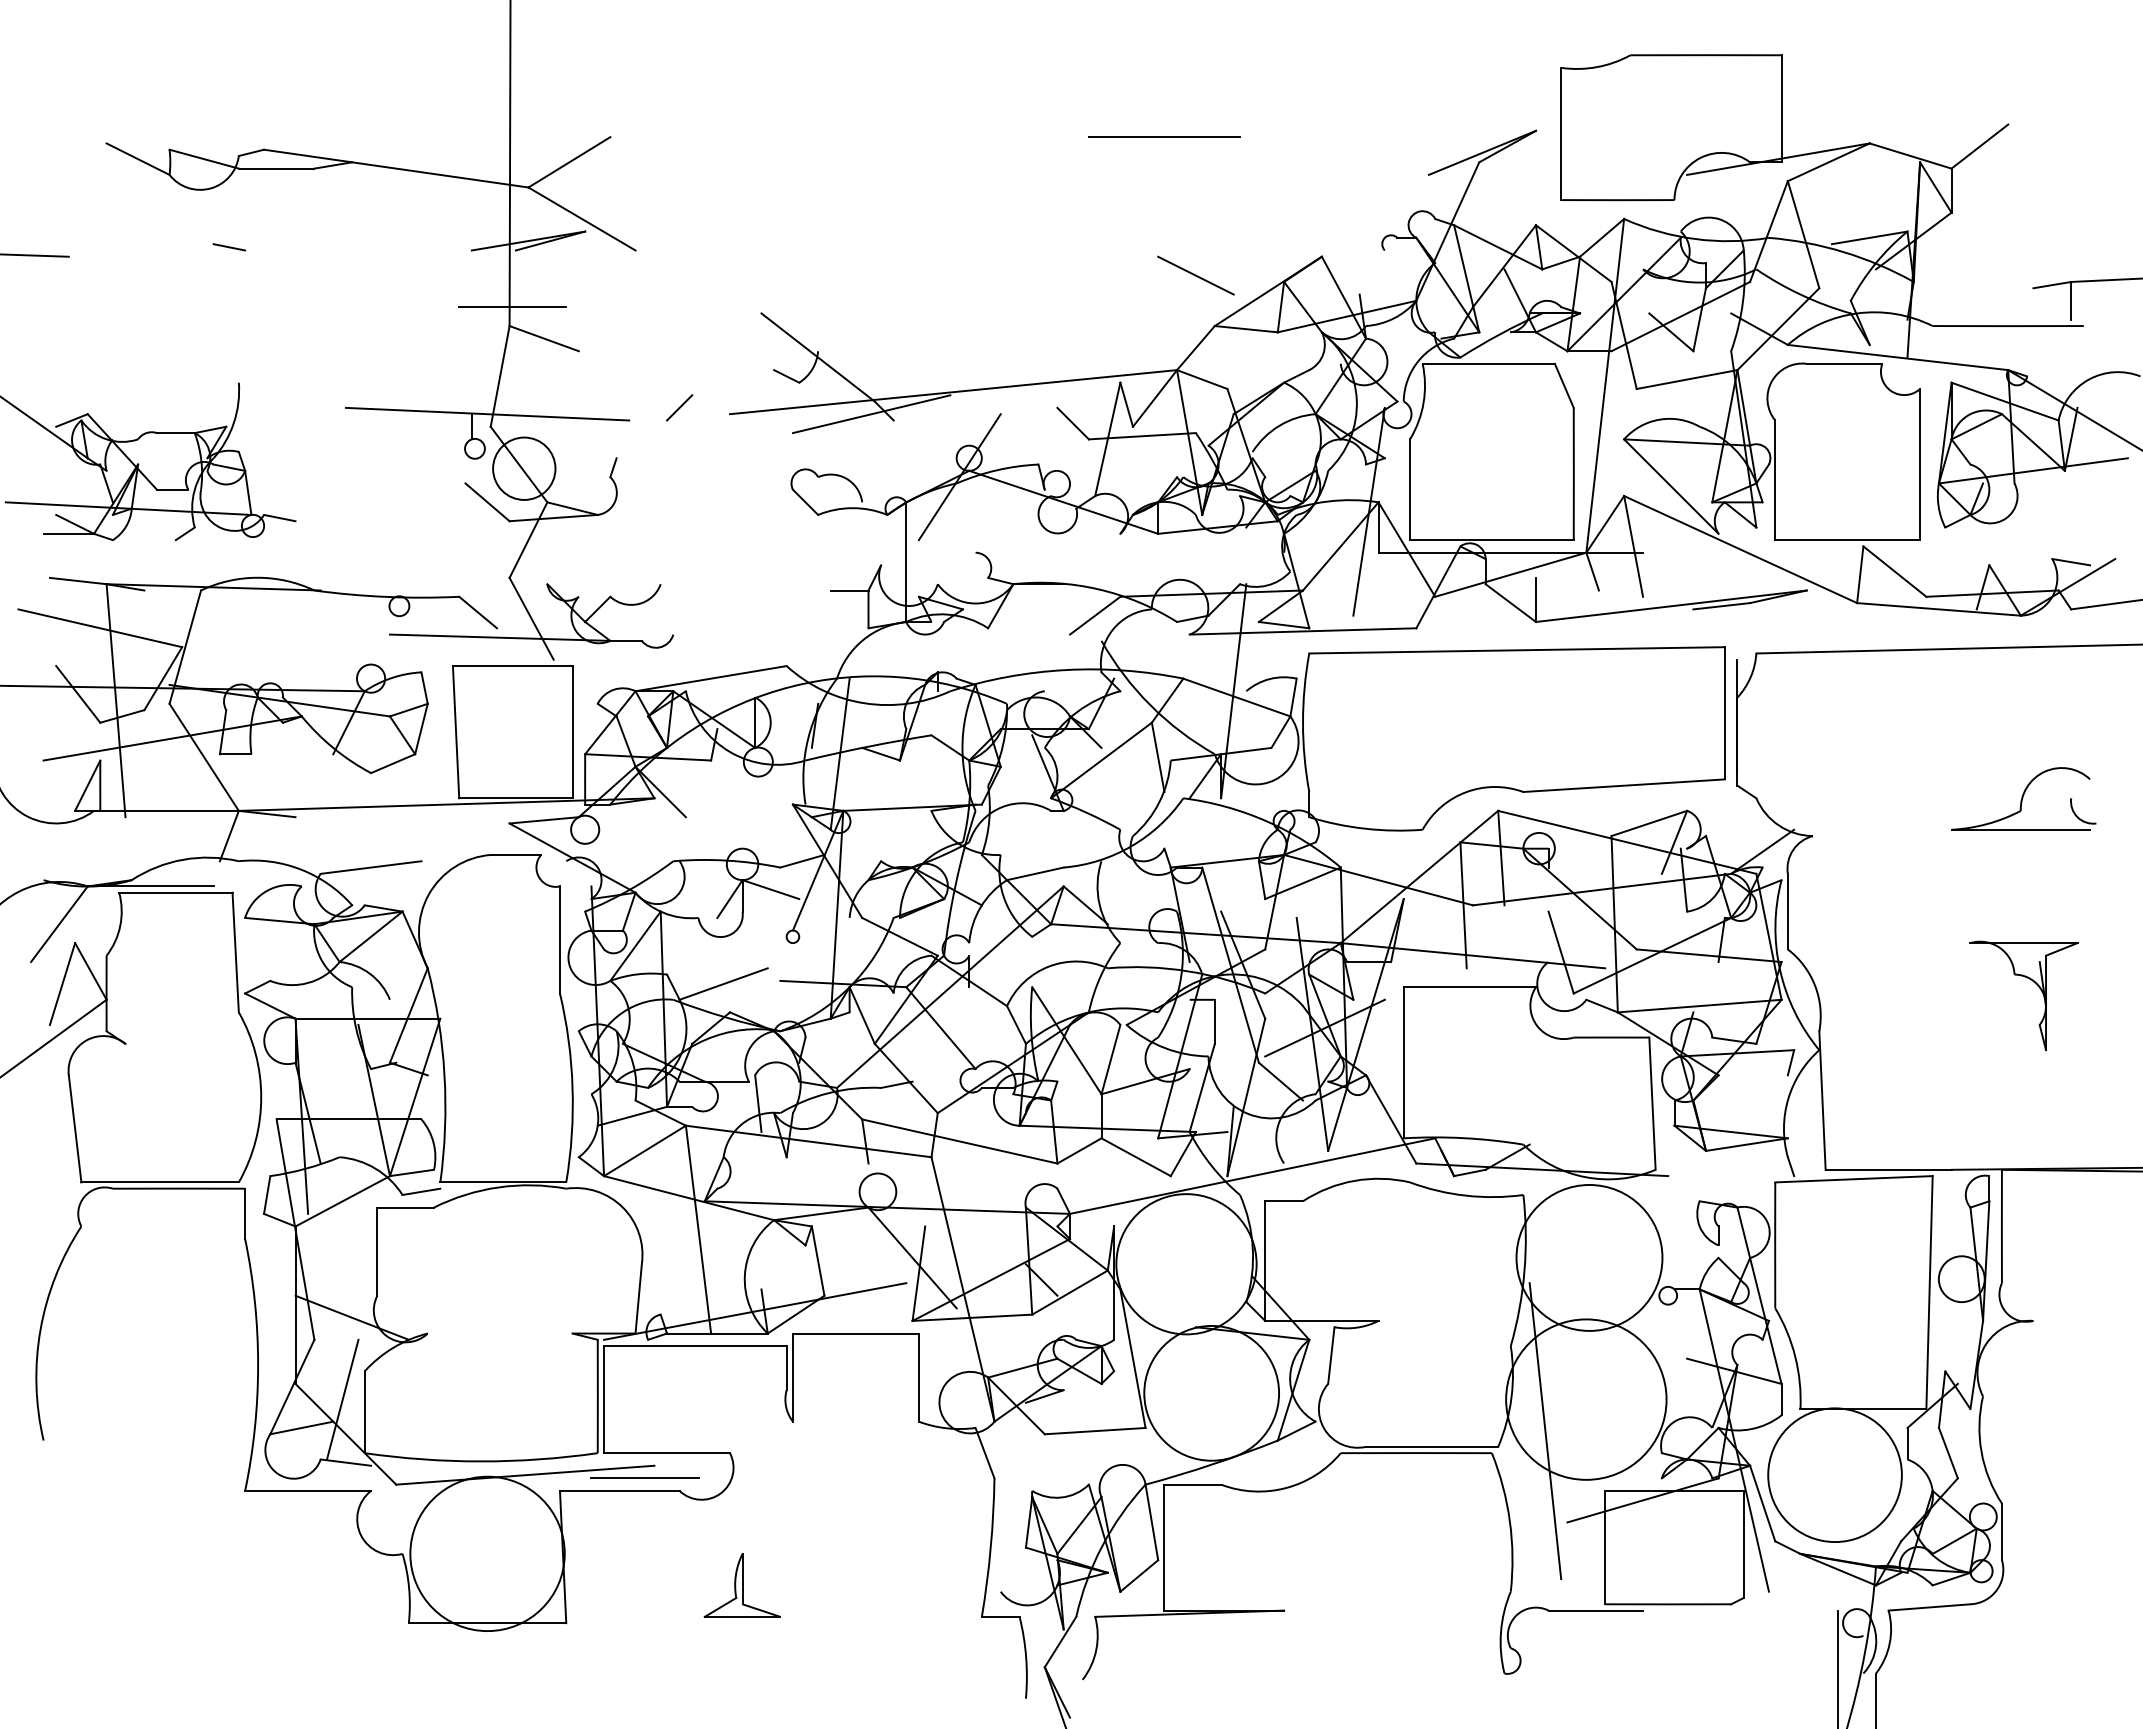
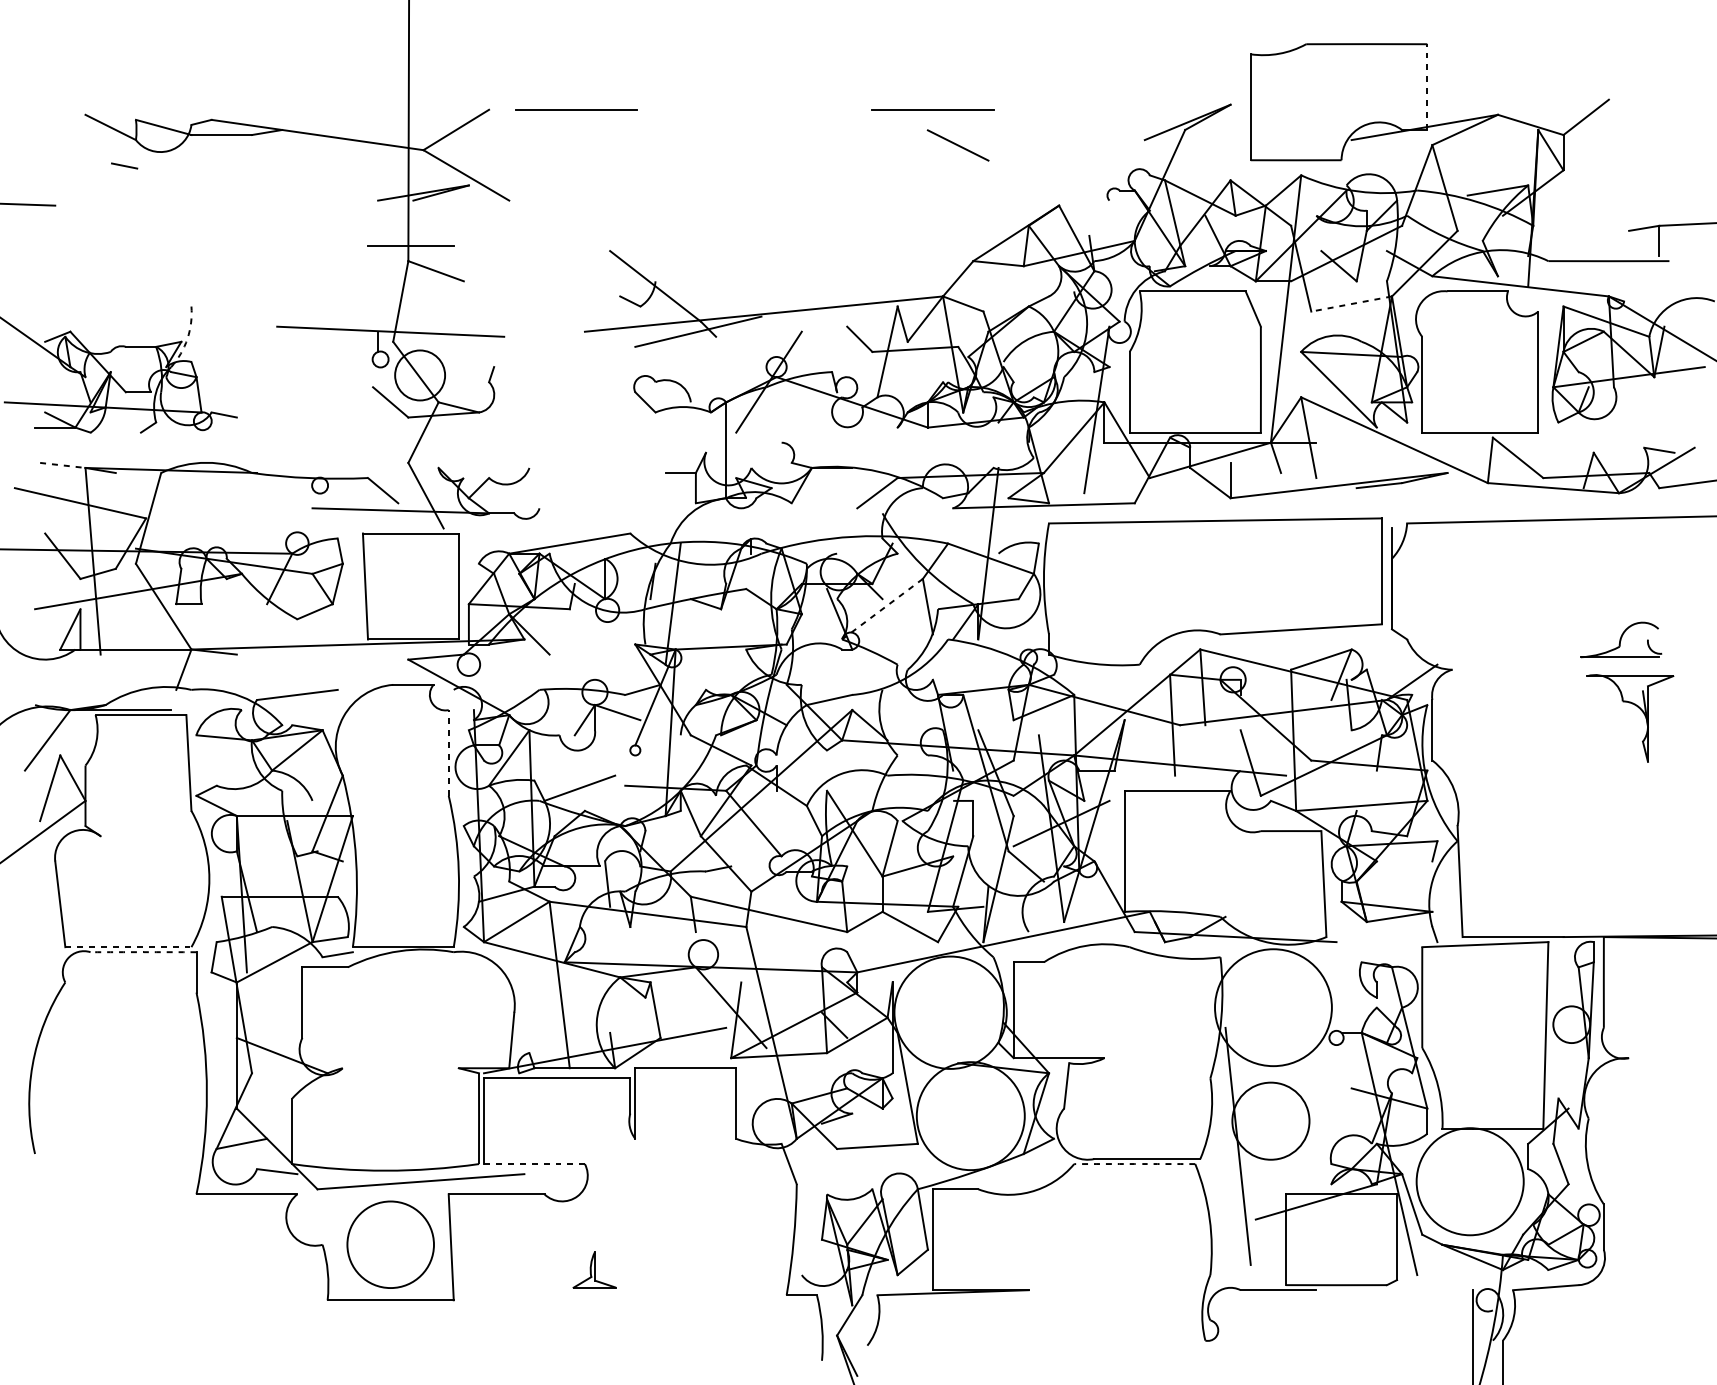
line: (1781, 108) -> (1427, 86), solid -> dashed
line: (719, 136) -> (576, 109), added
line: (229, 247) -> (124, 166), moved
line: (1195, 275) -> (957, 145), moved
line: (1686, 379) -> (1351, 303), solid -> dashed
line: (679, 407) -> (544, 326), removed
arc: (233, 423) -> (187, 339), solid -> dashed
line: (78, 581) -> (63, 465), solid -> dashed
line: (1101, 760) -> (882, 609), solid -> dashed
part: (2023, 798) -> (1621, 639), size x0.7
line: (559, 939) -> (448, 752), solid -> dashed
part: (2034, 983) -> (1638, 708), moved
line: (160, 1182) -> (128, 947), solid -> dashed
arc: (179, 1188) -> (143, 952), solid -> dashed
line: (342, 1399) -> (274, 1121), removed
circle: (1586, 1399) -> (1271, 1121), size x0.6
line: (667, 1453) -> (534, 1164), solid -> dashed
arc: (1416, 1453) -> (1134, 1164), solid -> dashed
line: (644, 1478) -> (516, 1184), removed
circle: (487, 1553) -> (390, 1244), size x0.7
part: (741, 1585) -> (594, 1270), size x0.7

